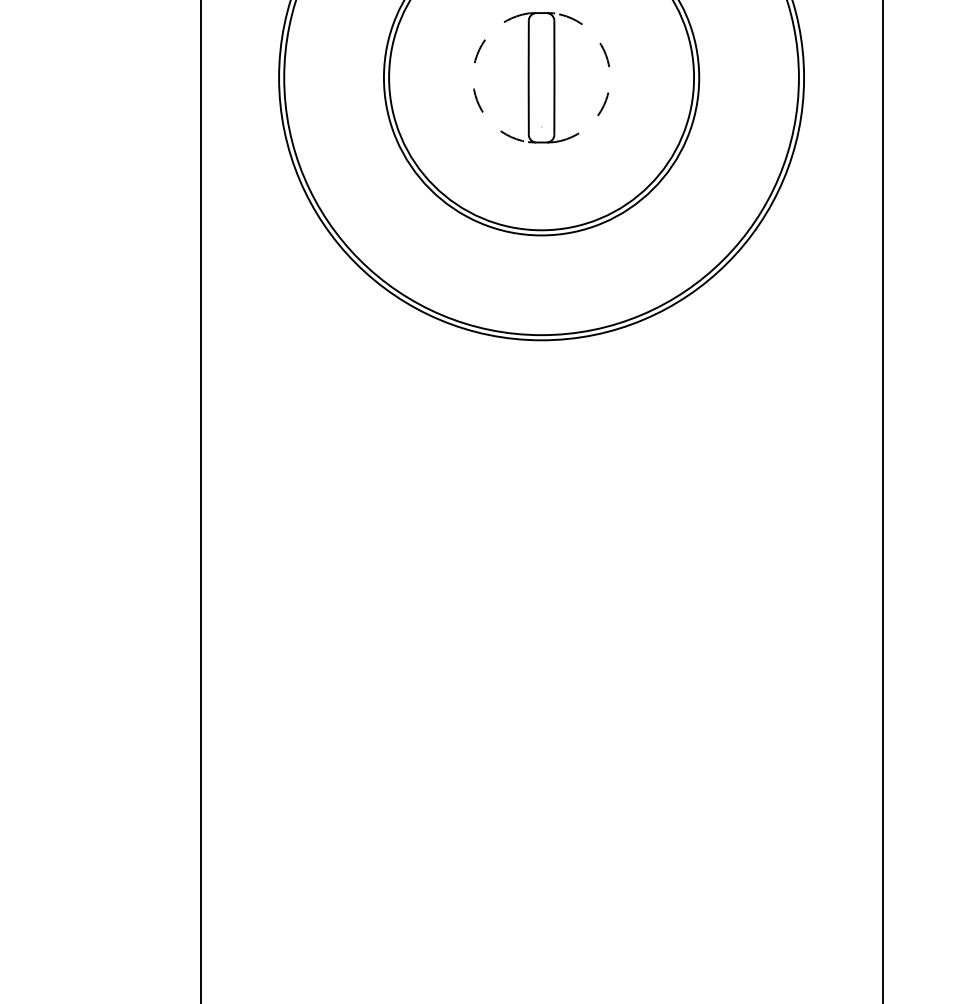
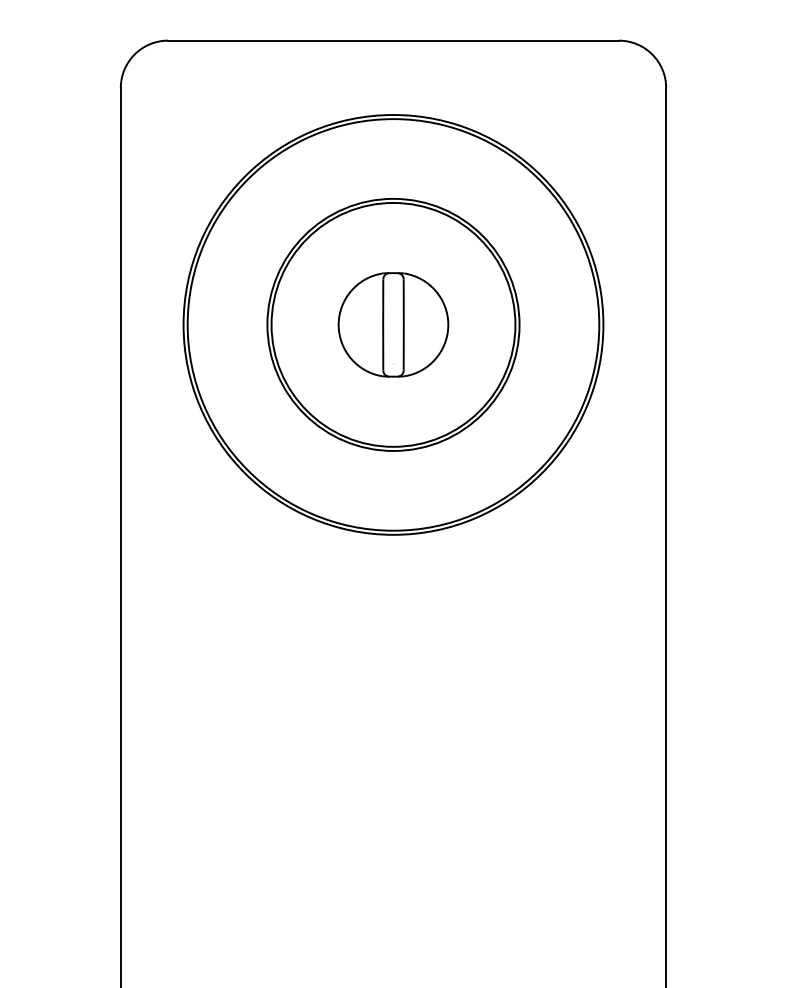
arc: (472, 77) -> (338, 324), dashed -> solid
arc: (610, 77) -> (448, 324), dashed -> solid

